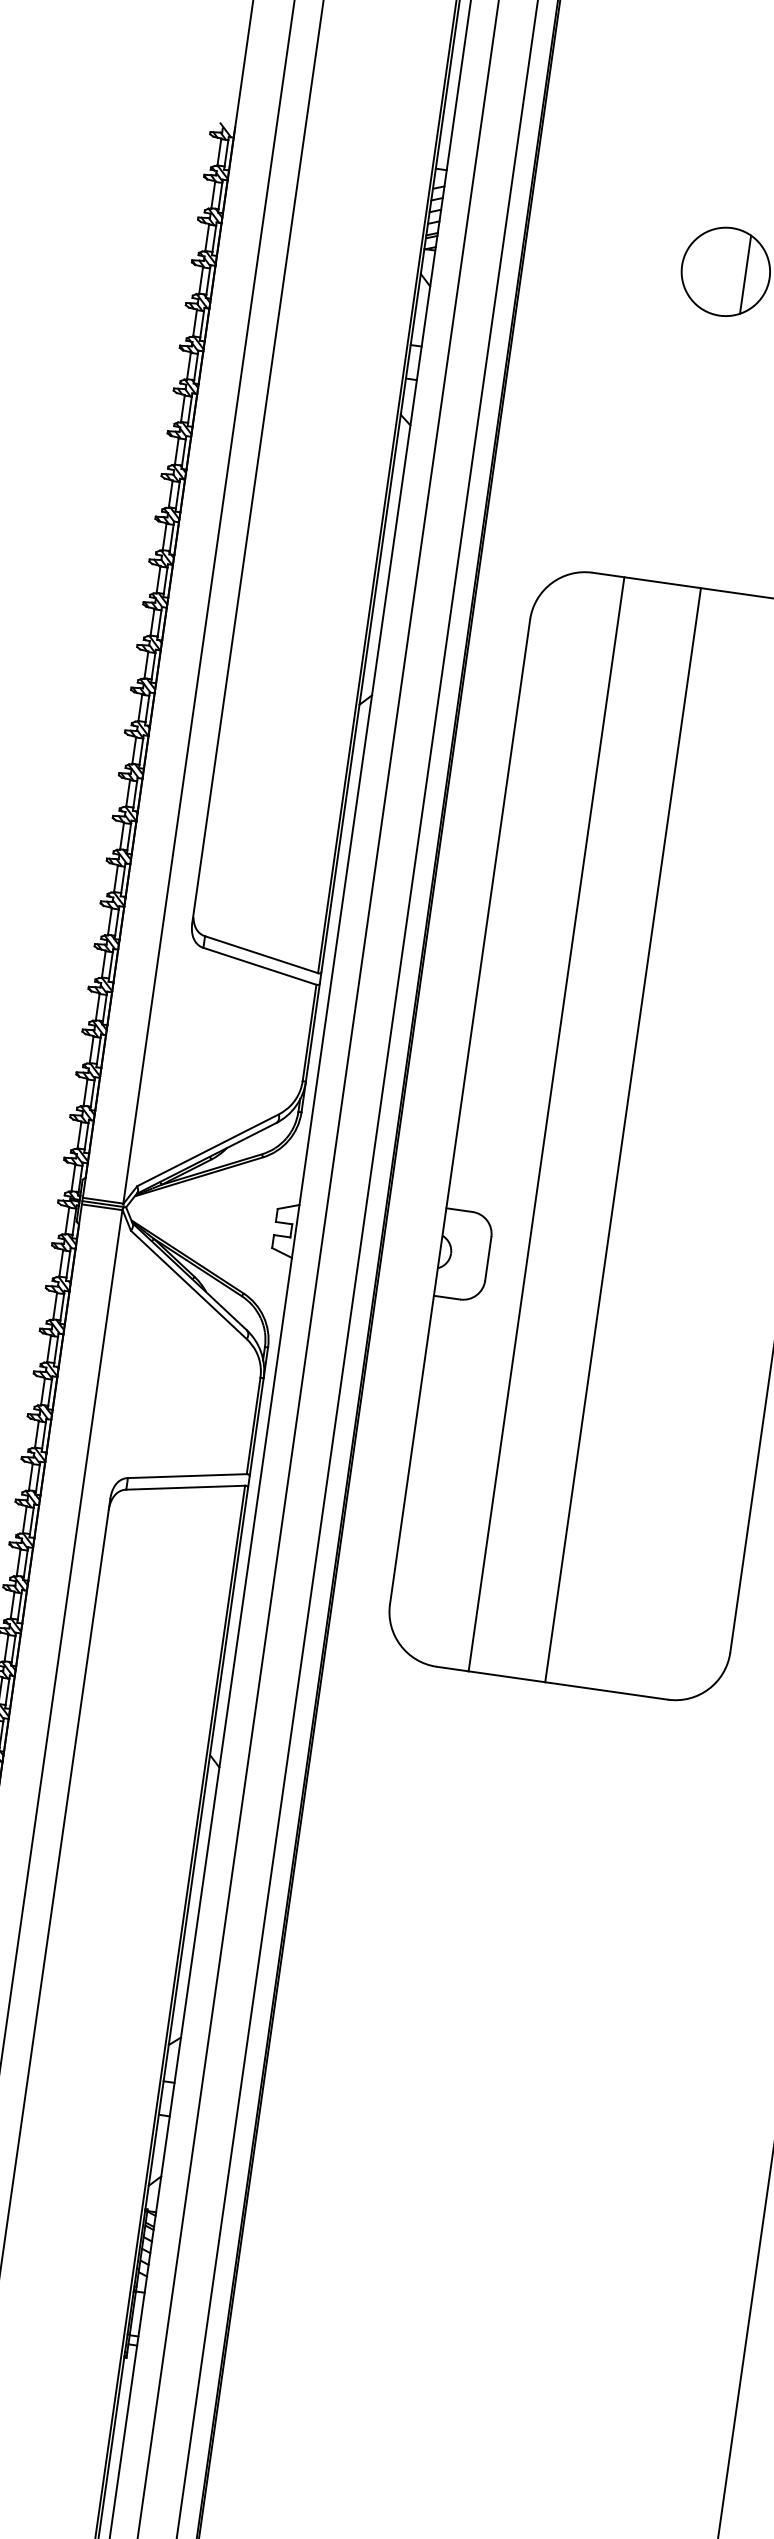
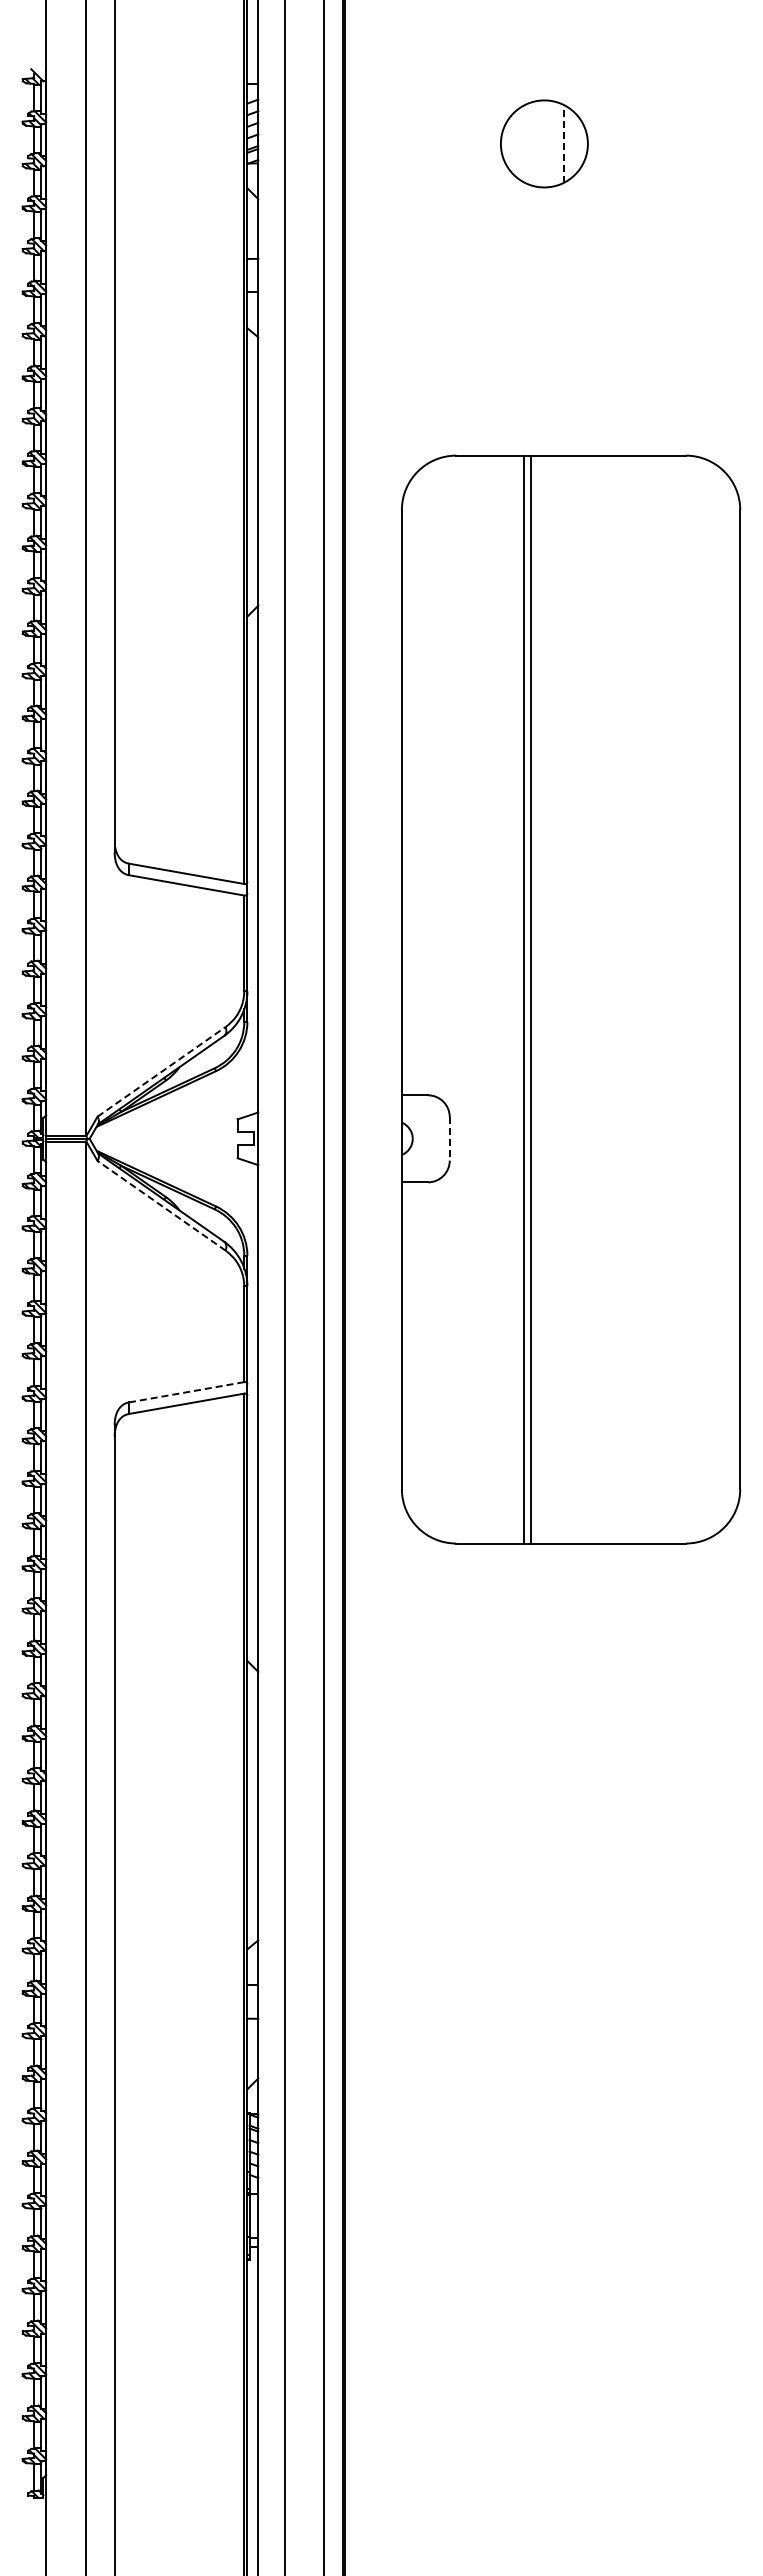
line: (744, 275) -> (563, 144), solid -> dashed
line: (546, 1124) -> (523, 999), moved
line: (622, 1135) -> (530, 999), moved
line: (209, 1150) -> (162, 1071), solid -> dashed
line: (488, 1258) -> (449, 1138), solid -> dashed
line: (188, 1284) -> (161, 1205), solid -> dashed
line: (187, 1476) -> (186, 1392), solid -> dashed

